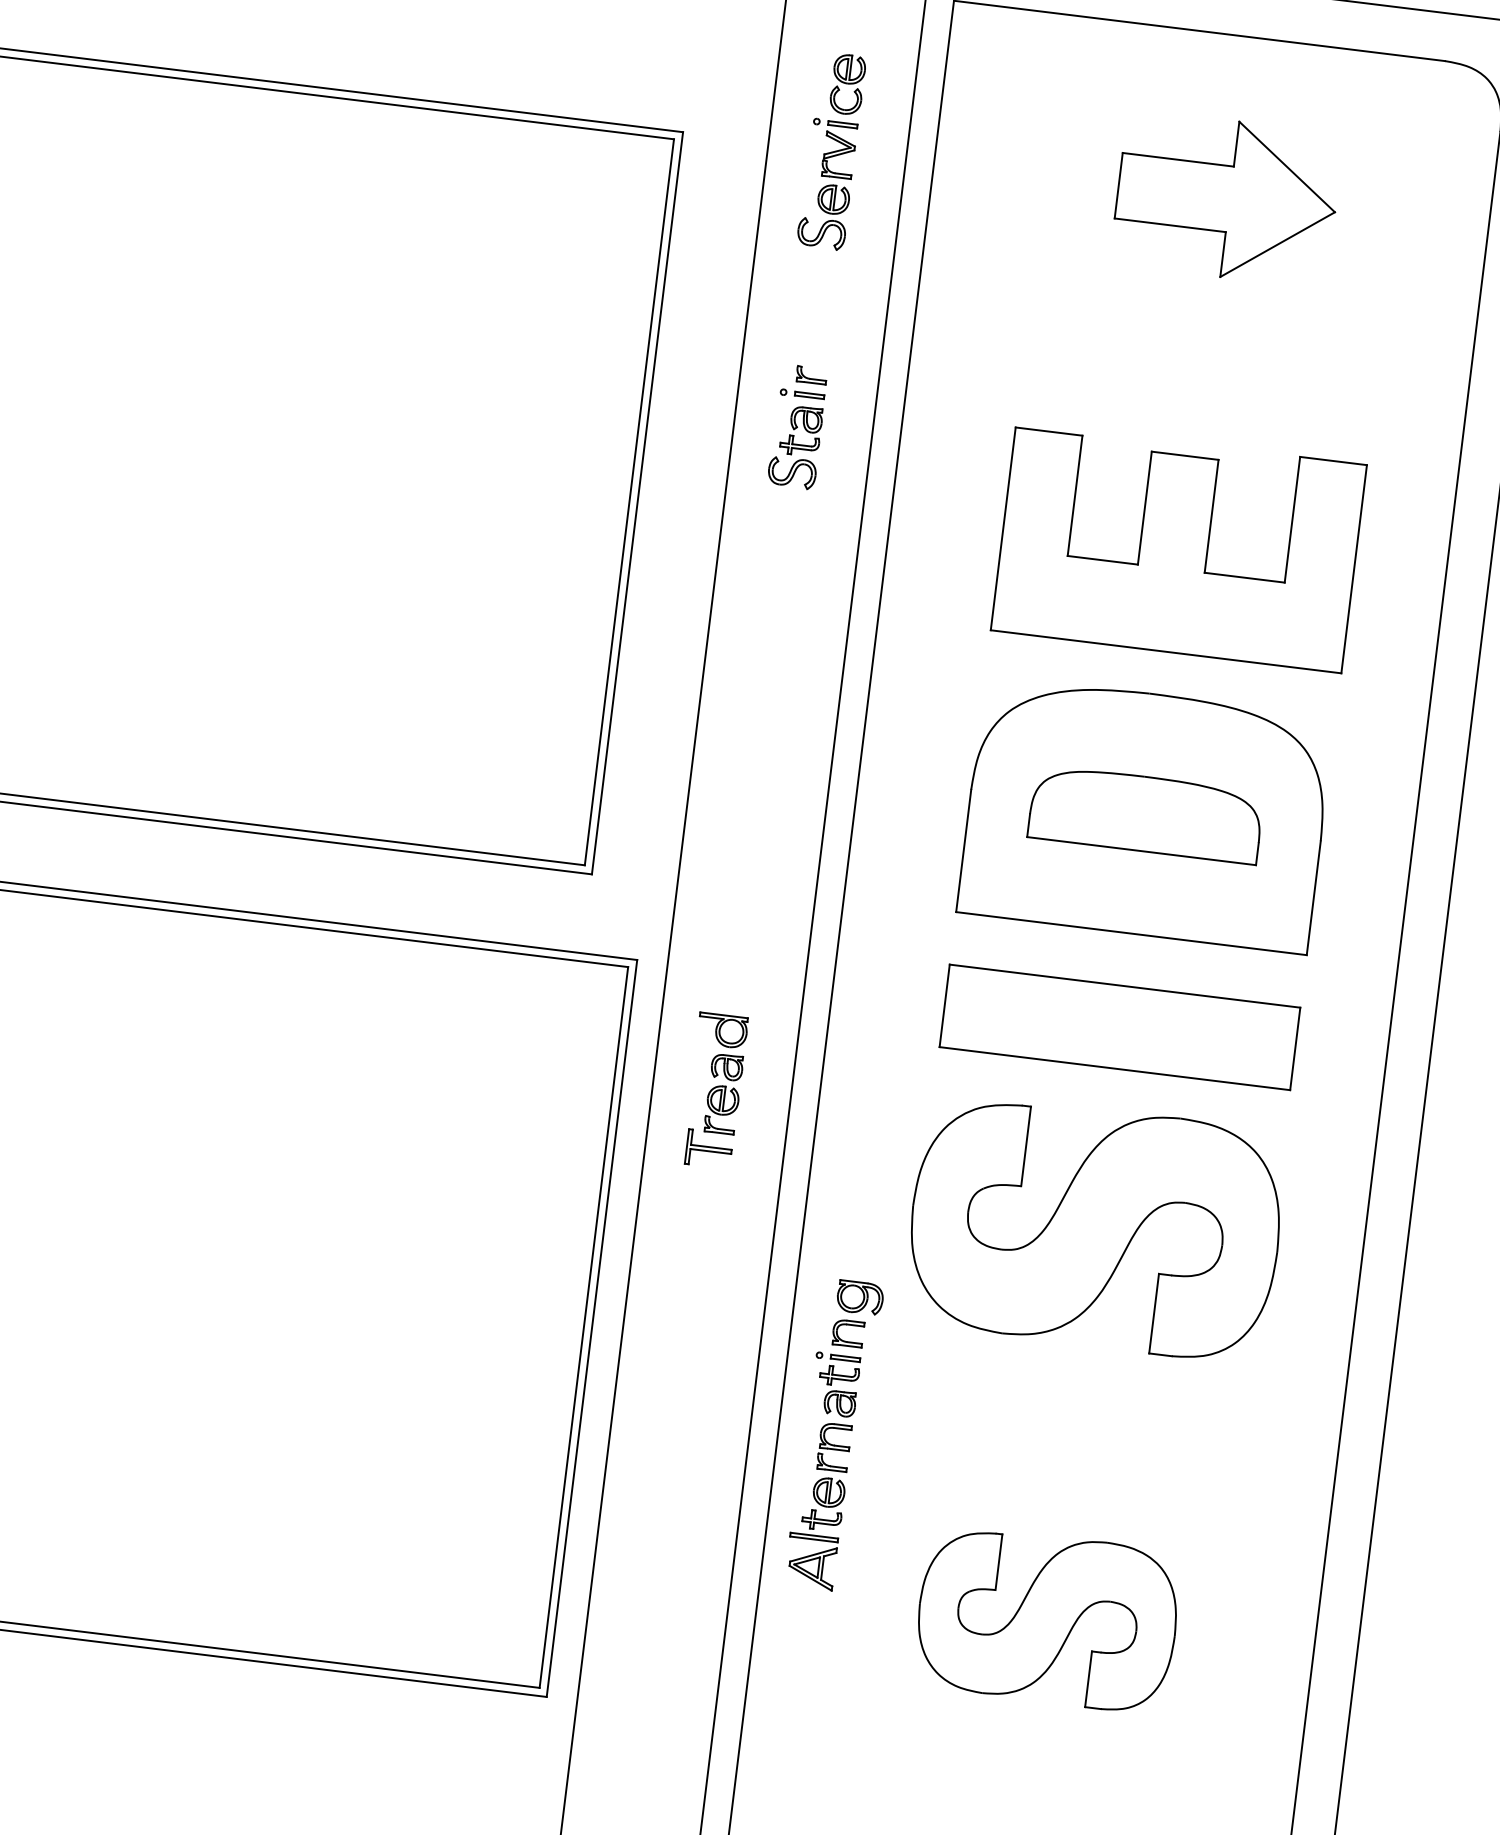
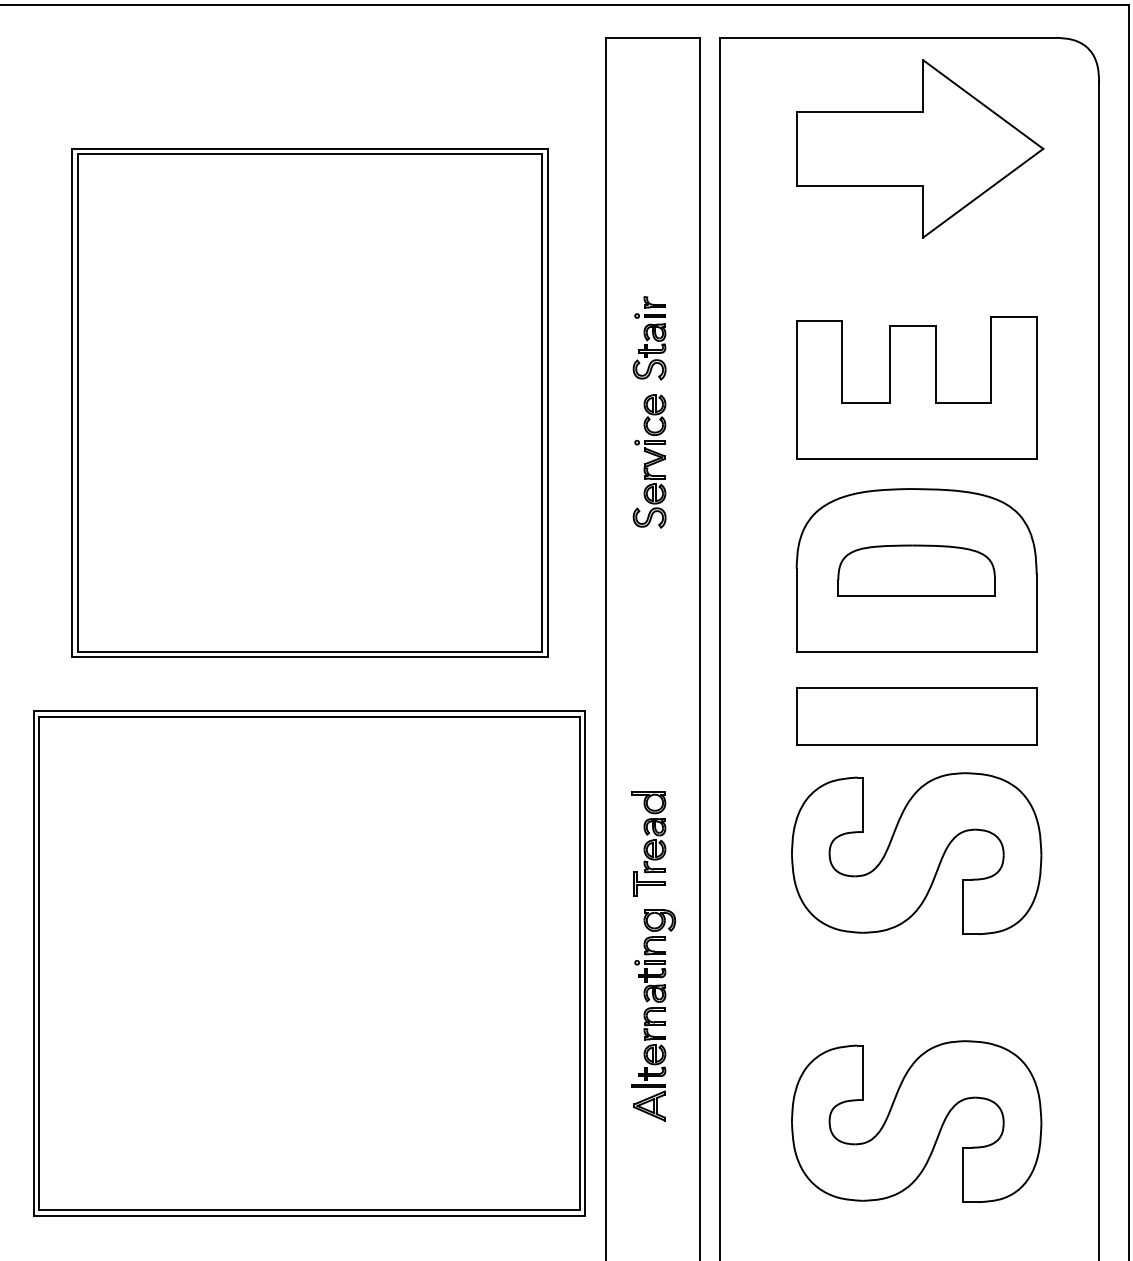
part: (831, 151) -> (649, 461), moved
part: (1227, 198) -> (920, 148), size x1.67
part: (714, 1090) -> (648, 843), moved
part: (833, 1435) -> (653, 1015), moved
part: (1047, 1618) -> (916, 1121), size x1.43

